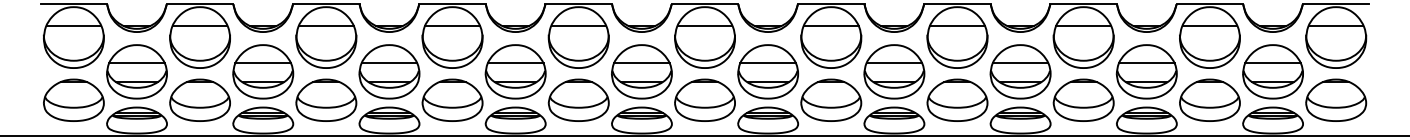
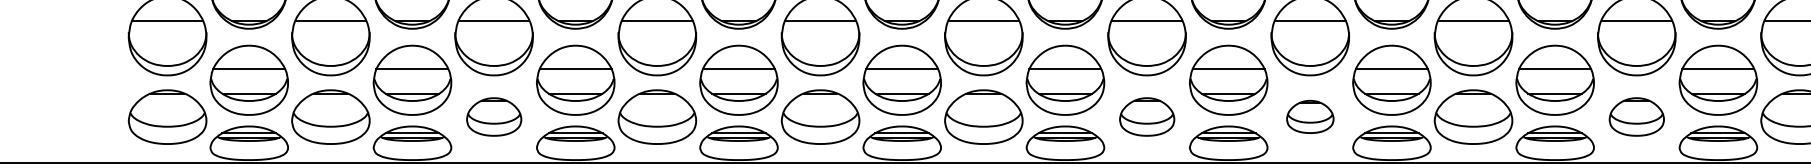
part: (326, 99) -> (494, 116), size x0.7
part: (831, 99) -> (1147, 116), size x0.7
part: (957, 99) -> (1310, 116), size x0.6
part: (1209, 99) -> (1636, 116), size x0.7

